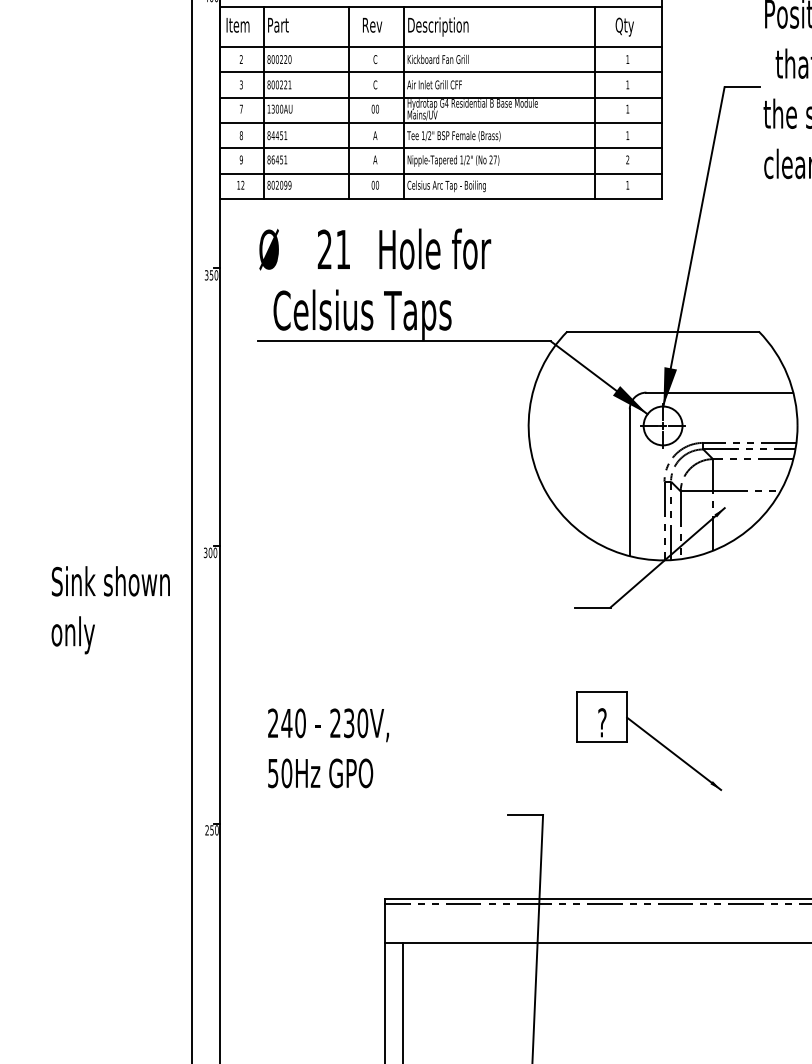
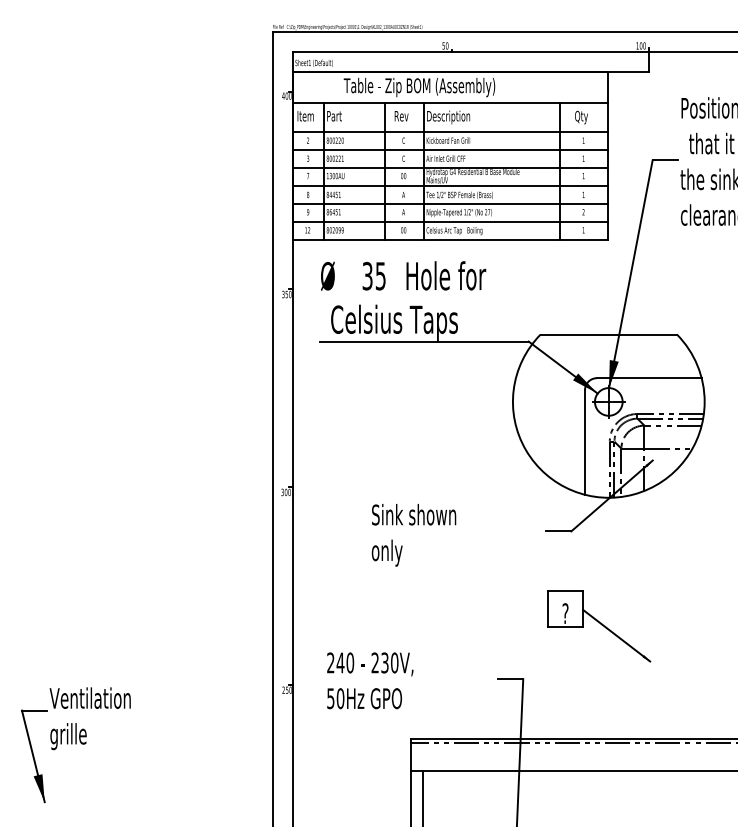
text: (333, 250) -> (373, 276), 21 -> 35
text: (110, 610) -> (413, 535), moved
text: (328, 747) -> (370, 680), moved

